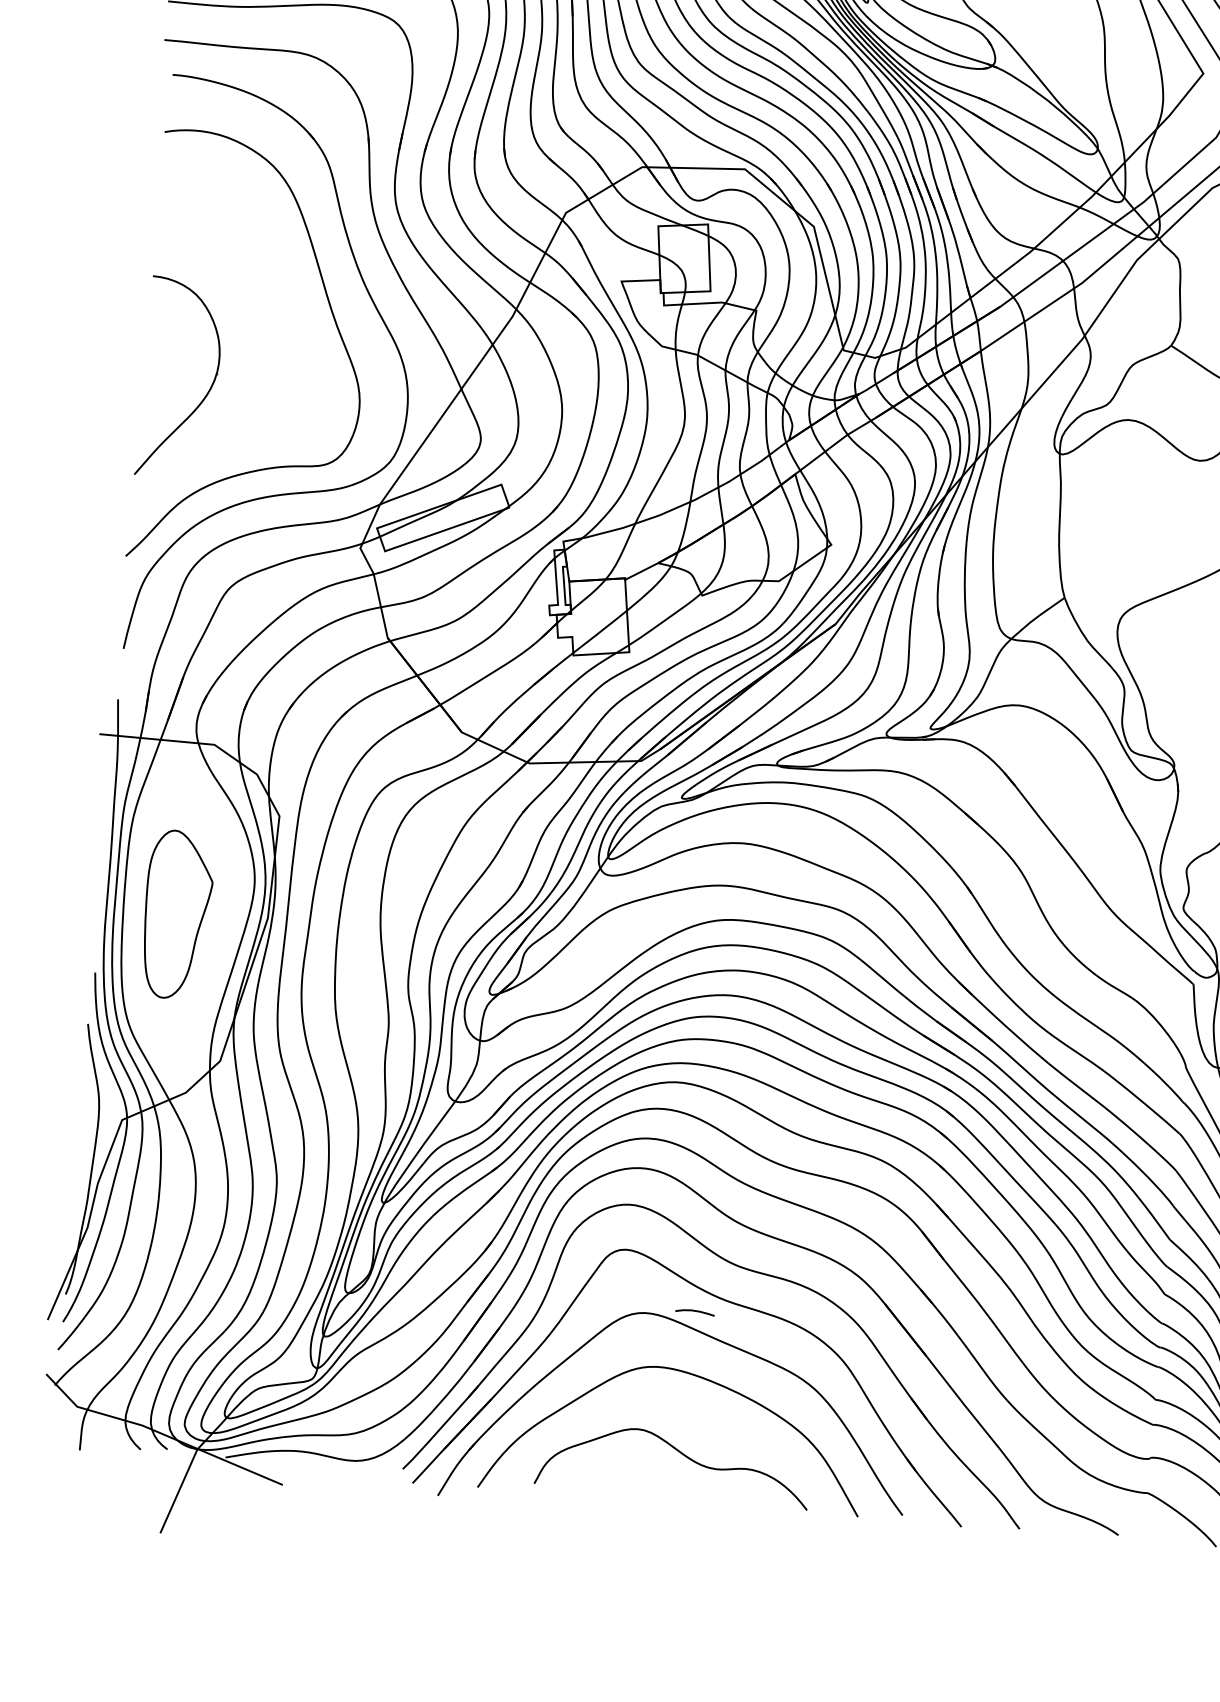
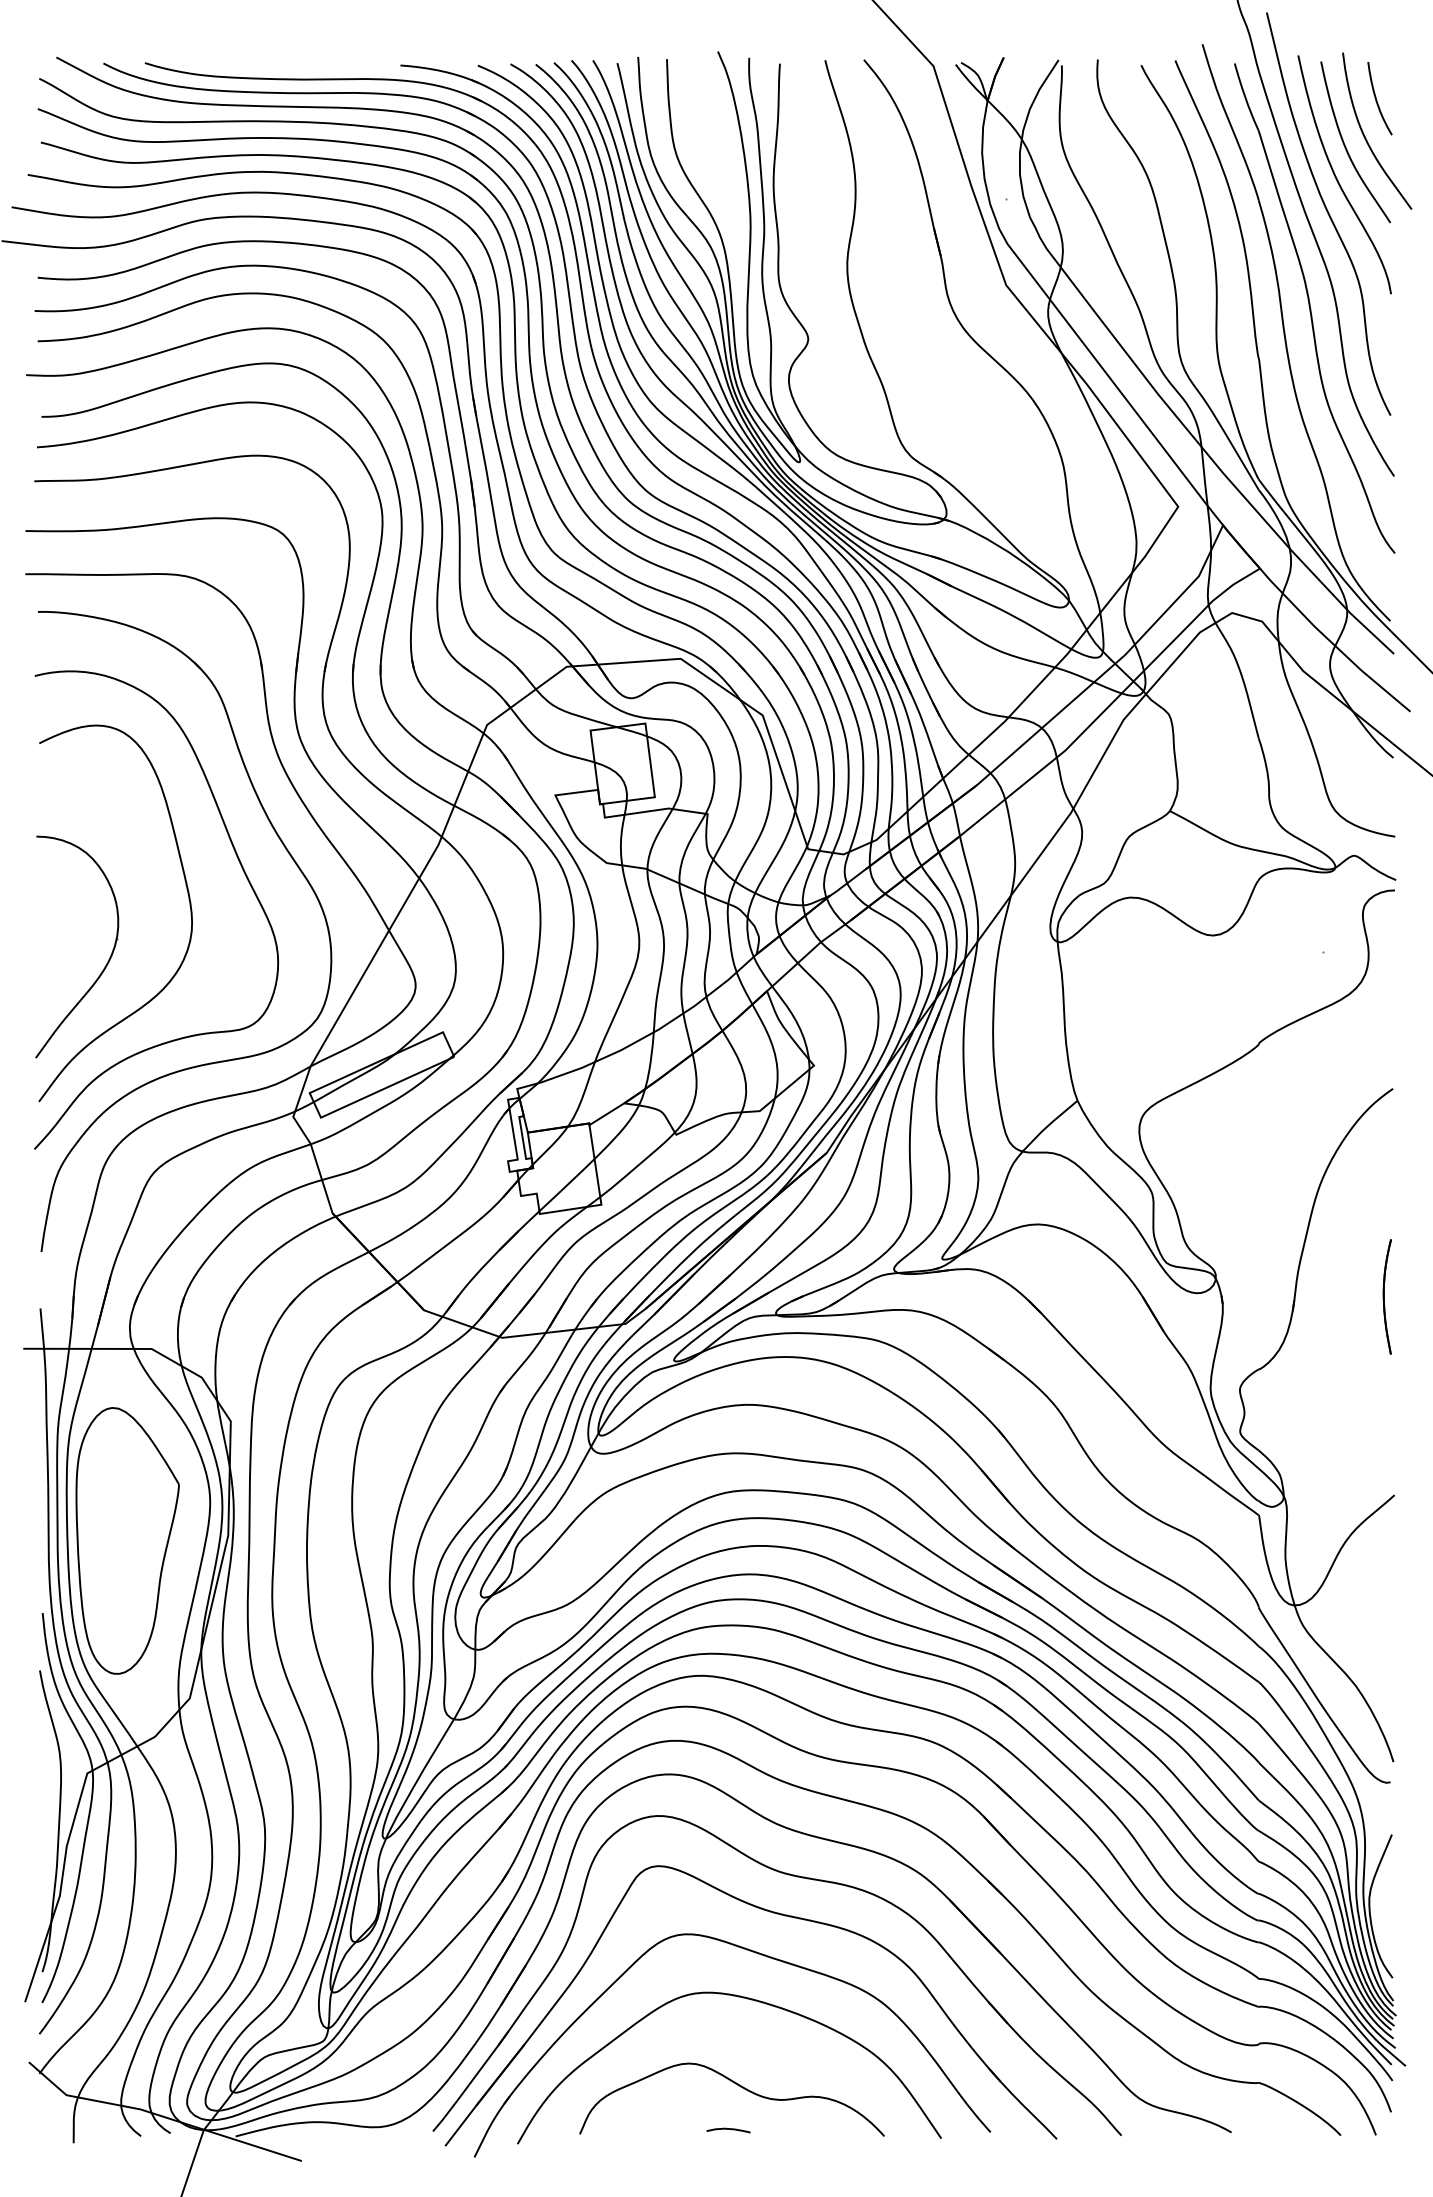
curve: (284, 344) -> (188, 899), added
part: (177, 914) -> (127, 1540), size x1.43
curve: (695, 1311) -> (728, 2129), moved

